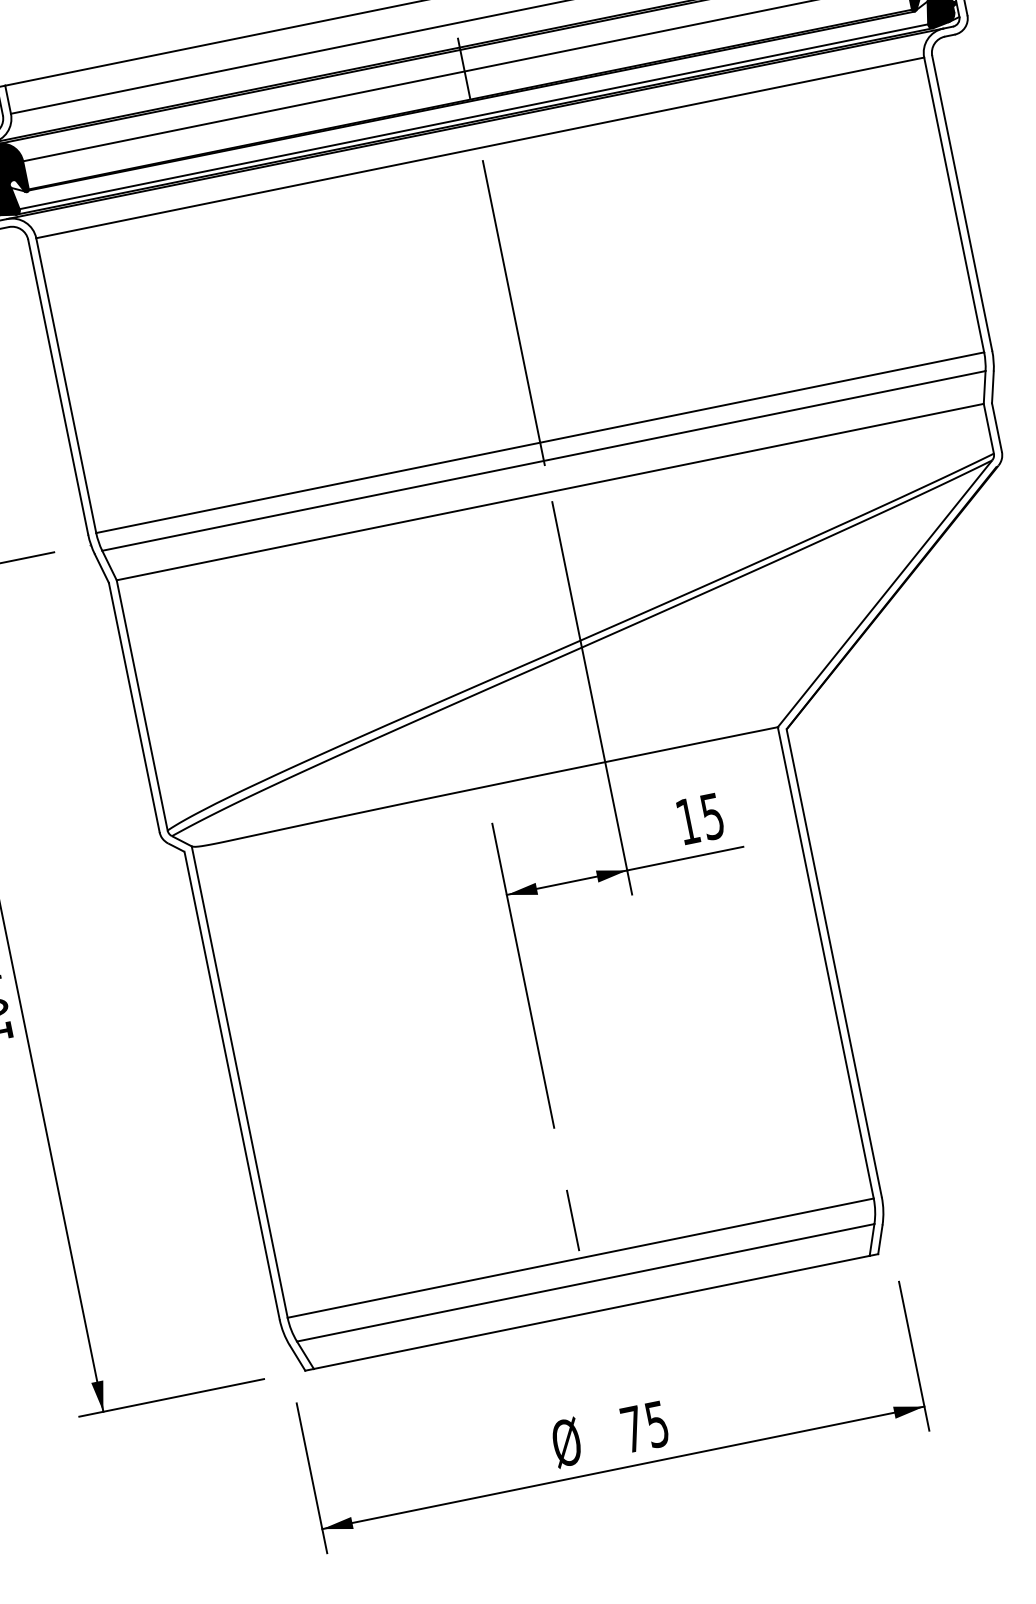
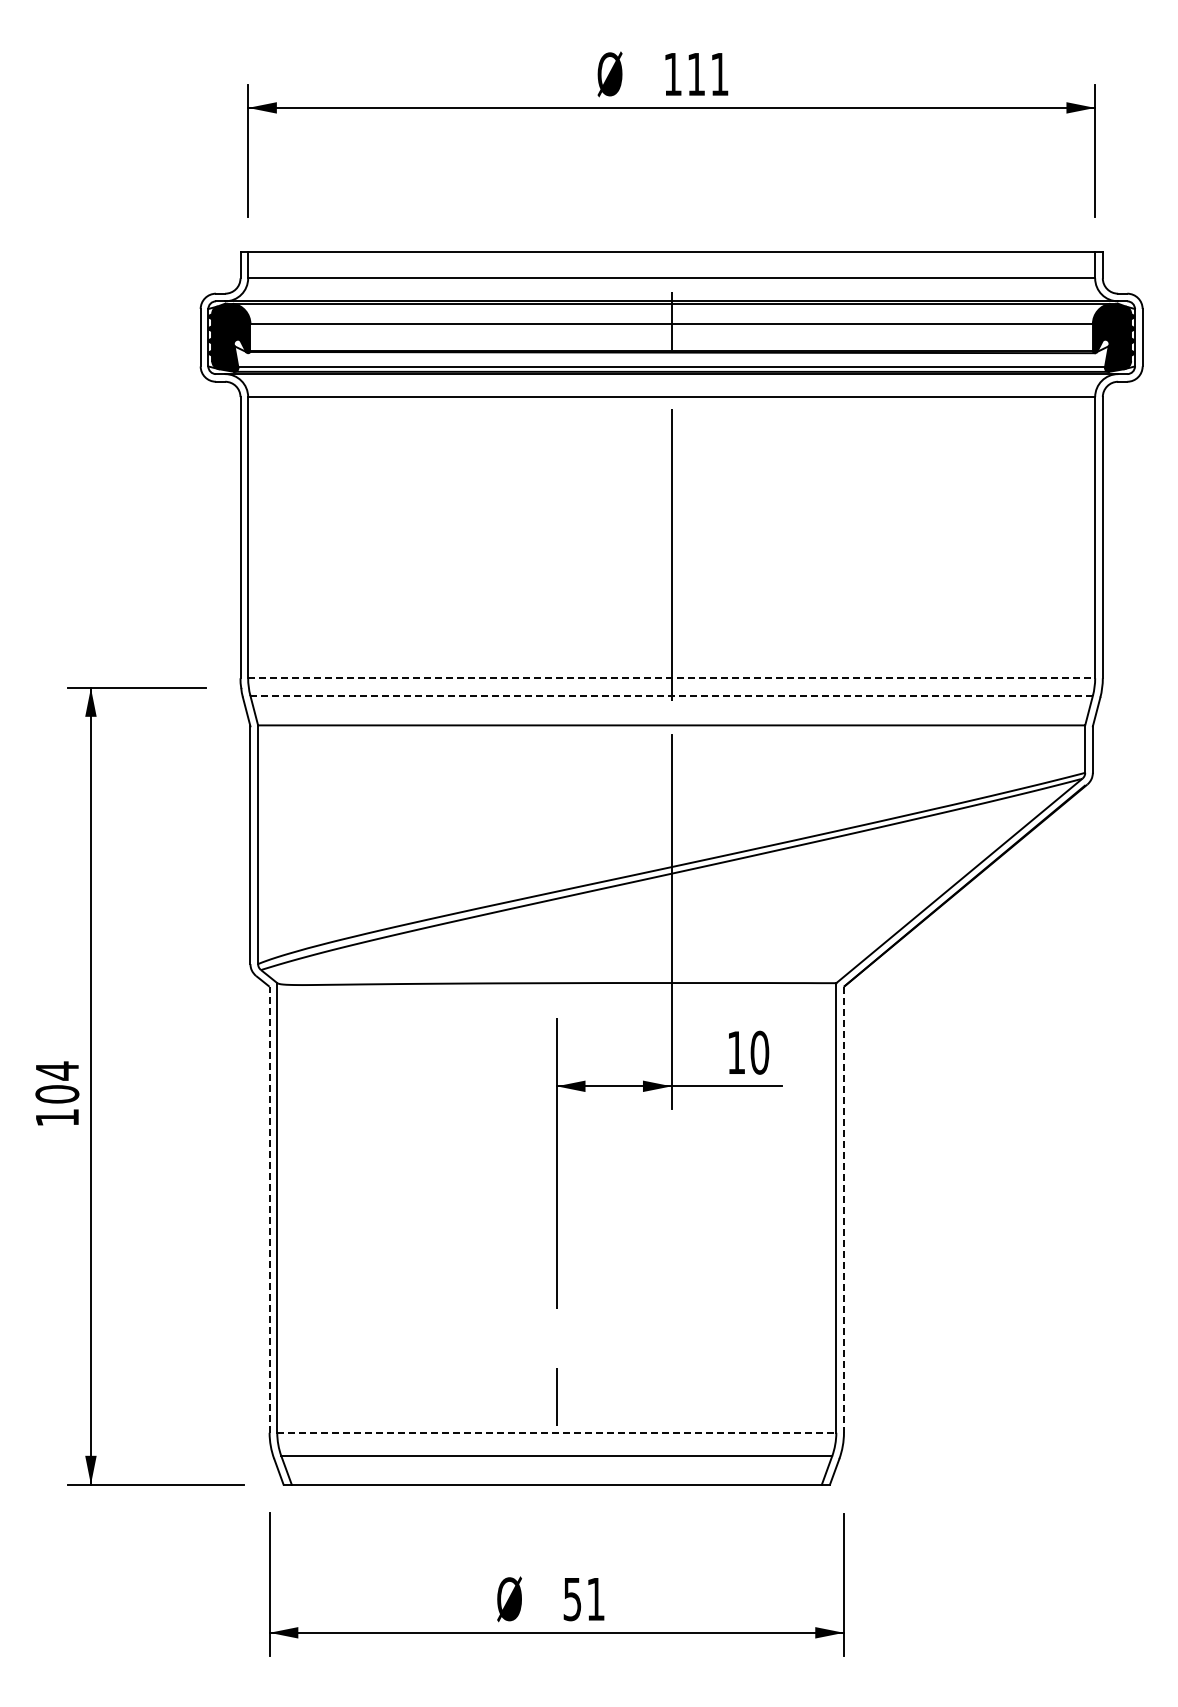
line: (541, 442) -> (672, 678), solid -> dashed
line: (544, 460) -> (672, 695), solid -> dashed
text: (712, 816) -> (759, 1052), 15 -> 10
line: (833, 963) -> (843, 1210), solid -> dashed
line: (231, 1085) -> (269, 1209), solid -> dashed
line: (580, 1257) -> (556, 1432), solid -> dashed
text: (644, 1427) -> (583, 1599), 75 -> 51

